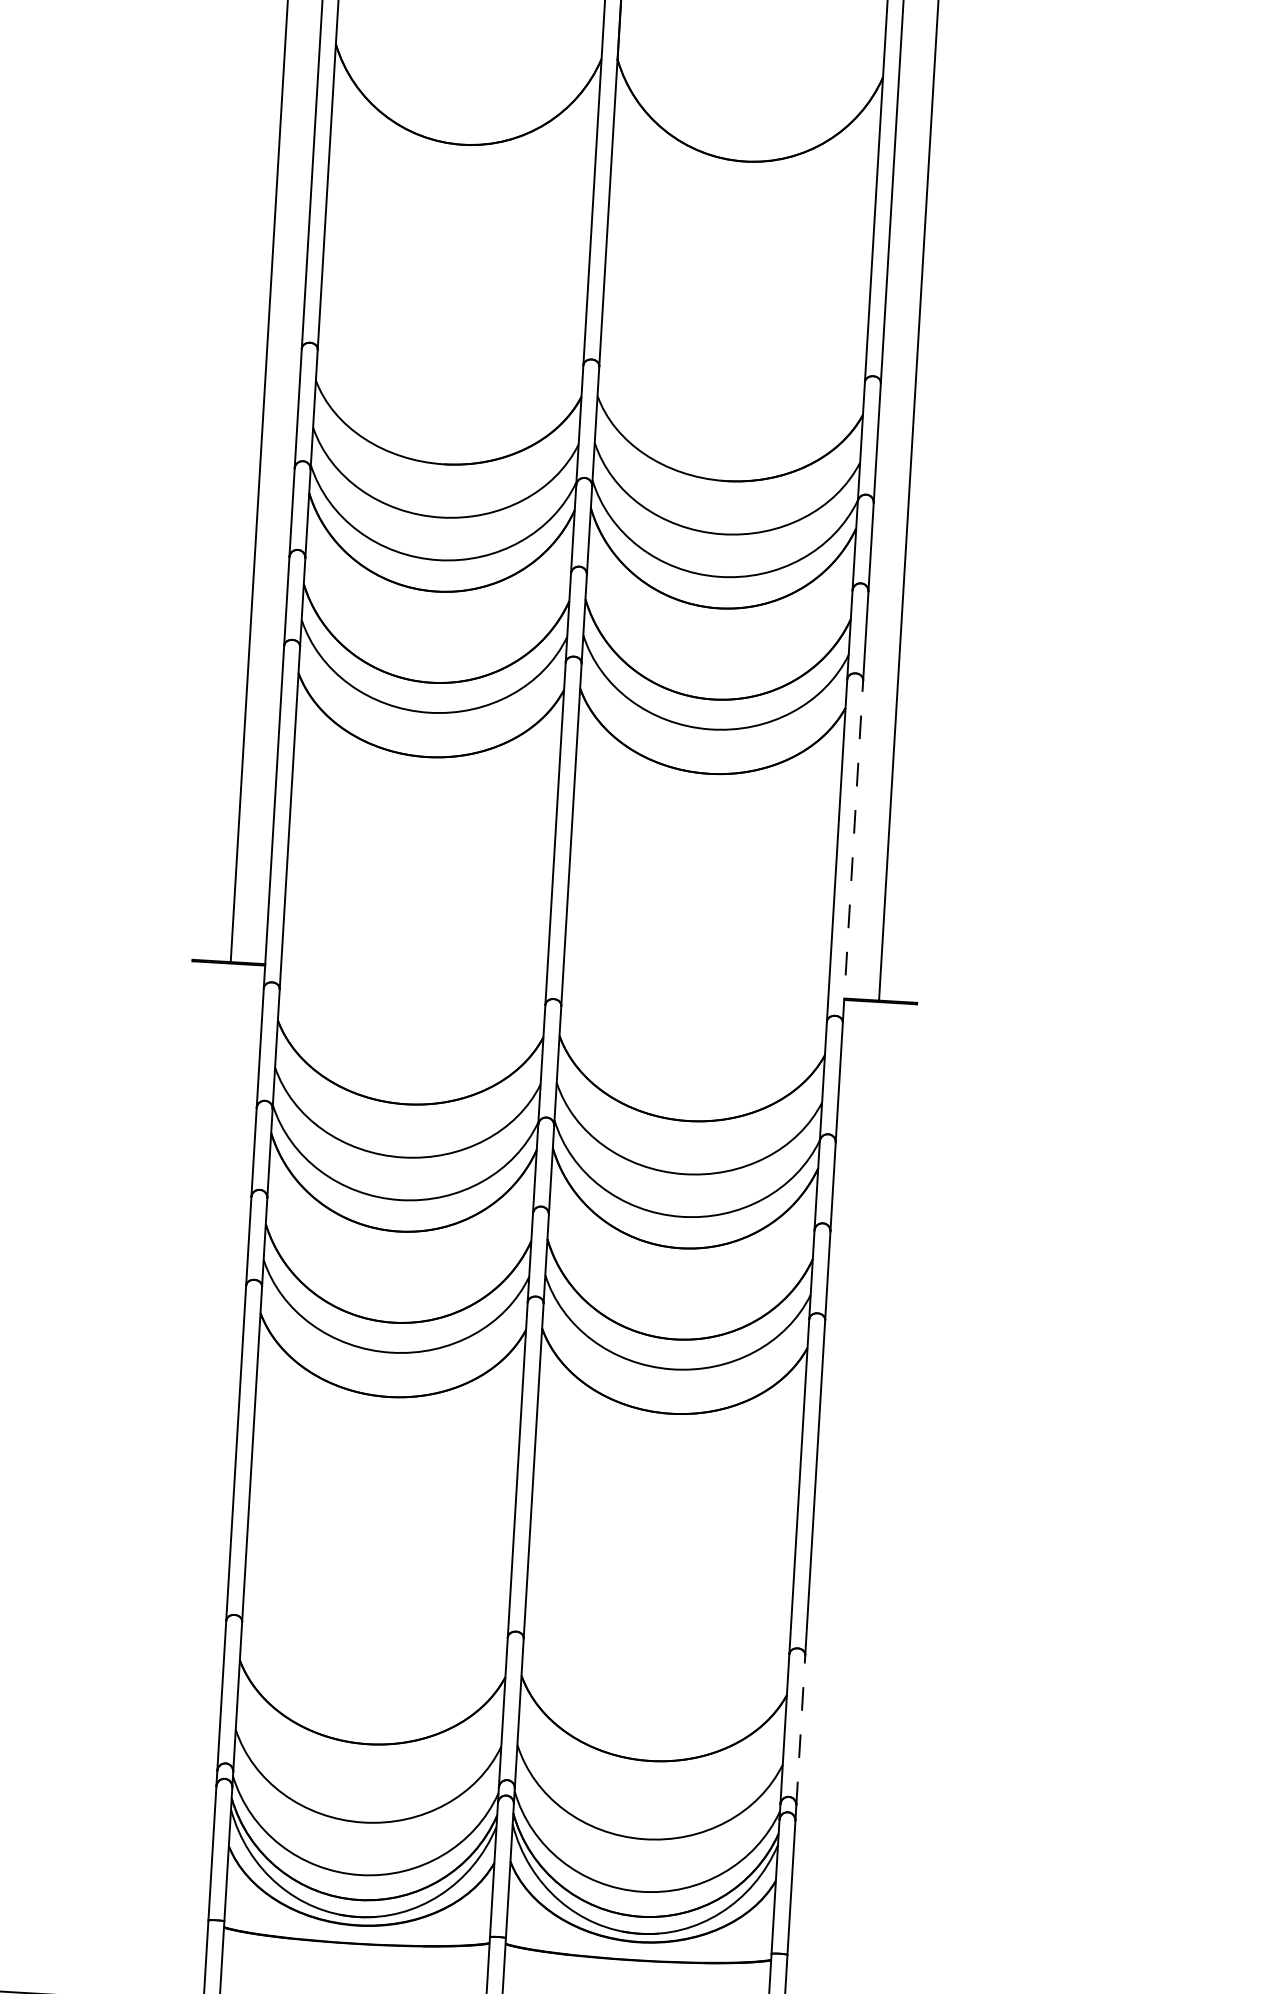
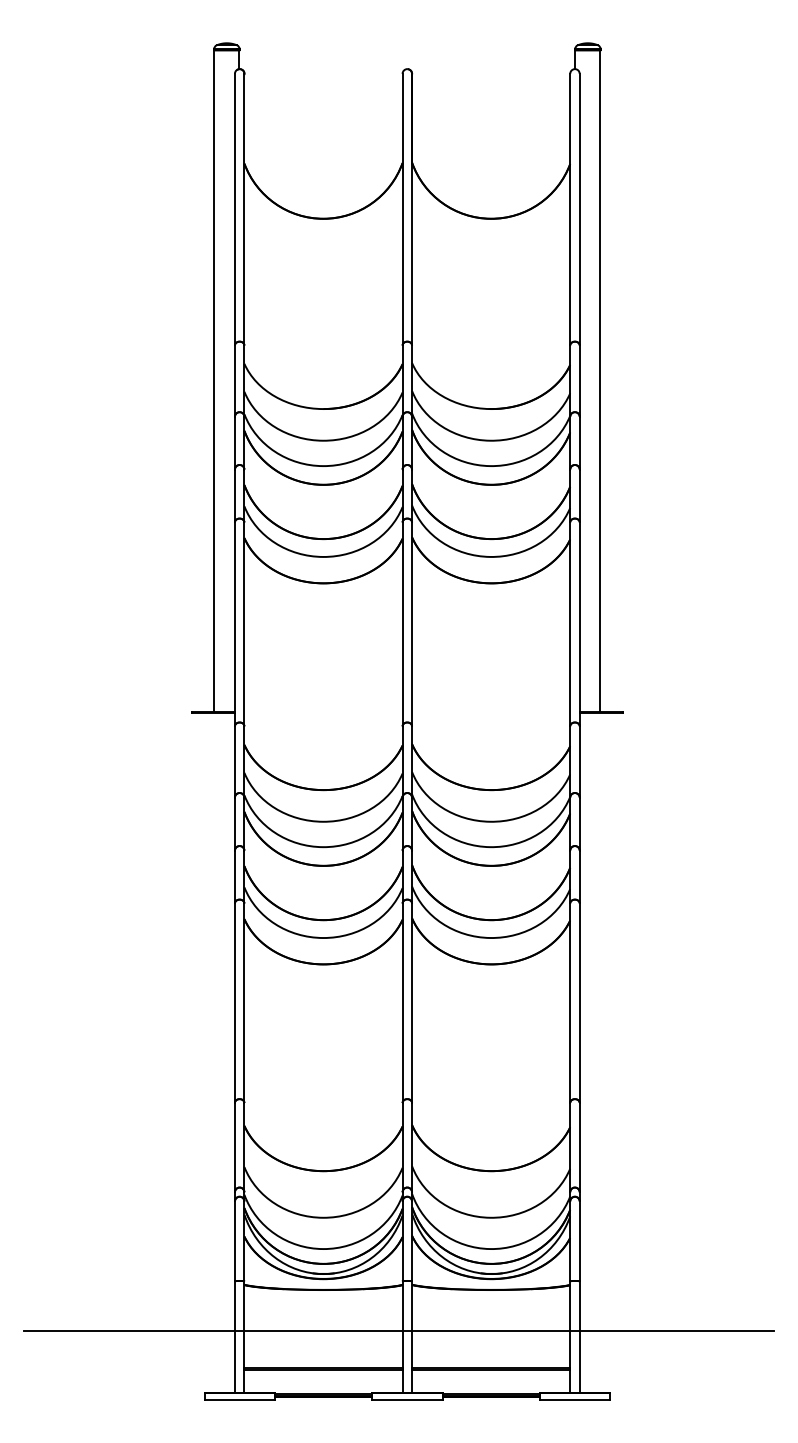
line: (852, 851) -> (579, 624), dashed -> solid
line: (800, 1730) -> (579, 1147), dashed -> solid

